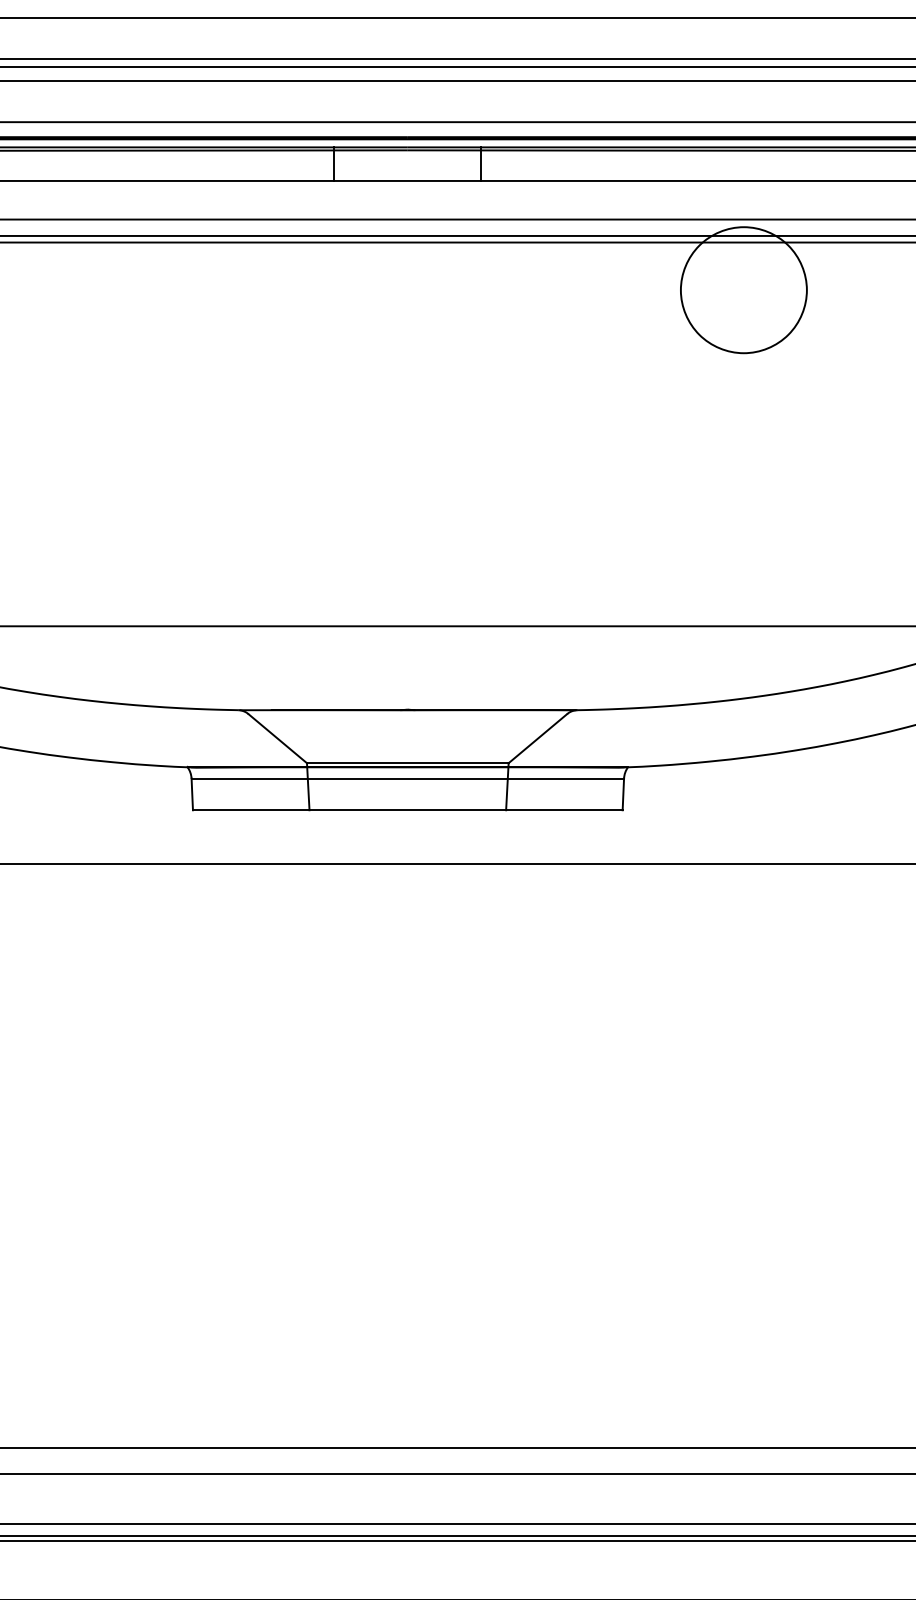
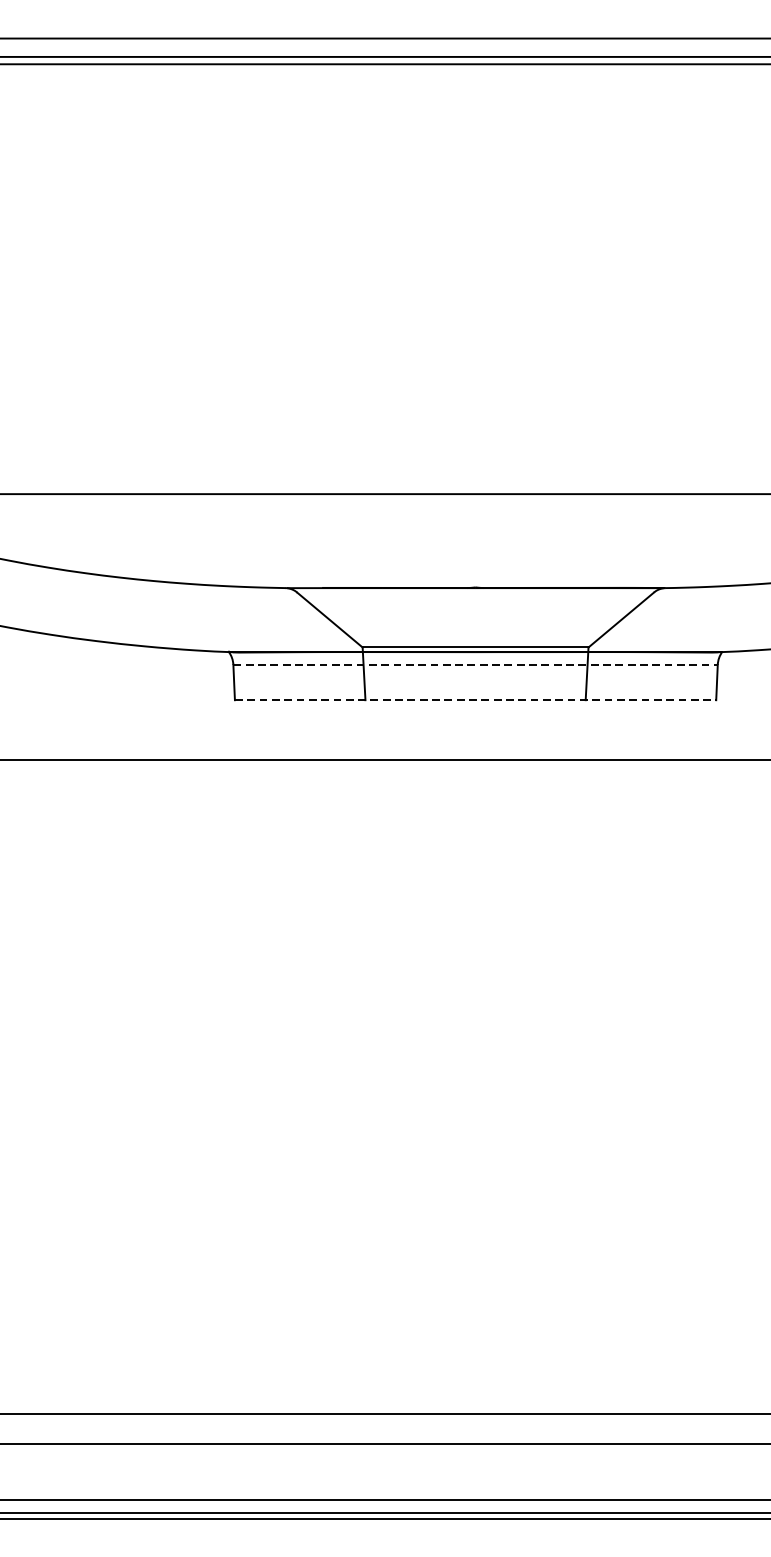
line: (408, 778) -> (476, 664), solid -> dashed
line: (407, 810) -> (475, 700), solid -> dashed

